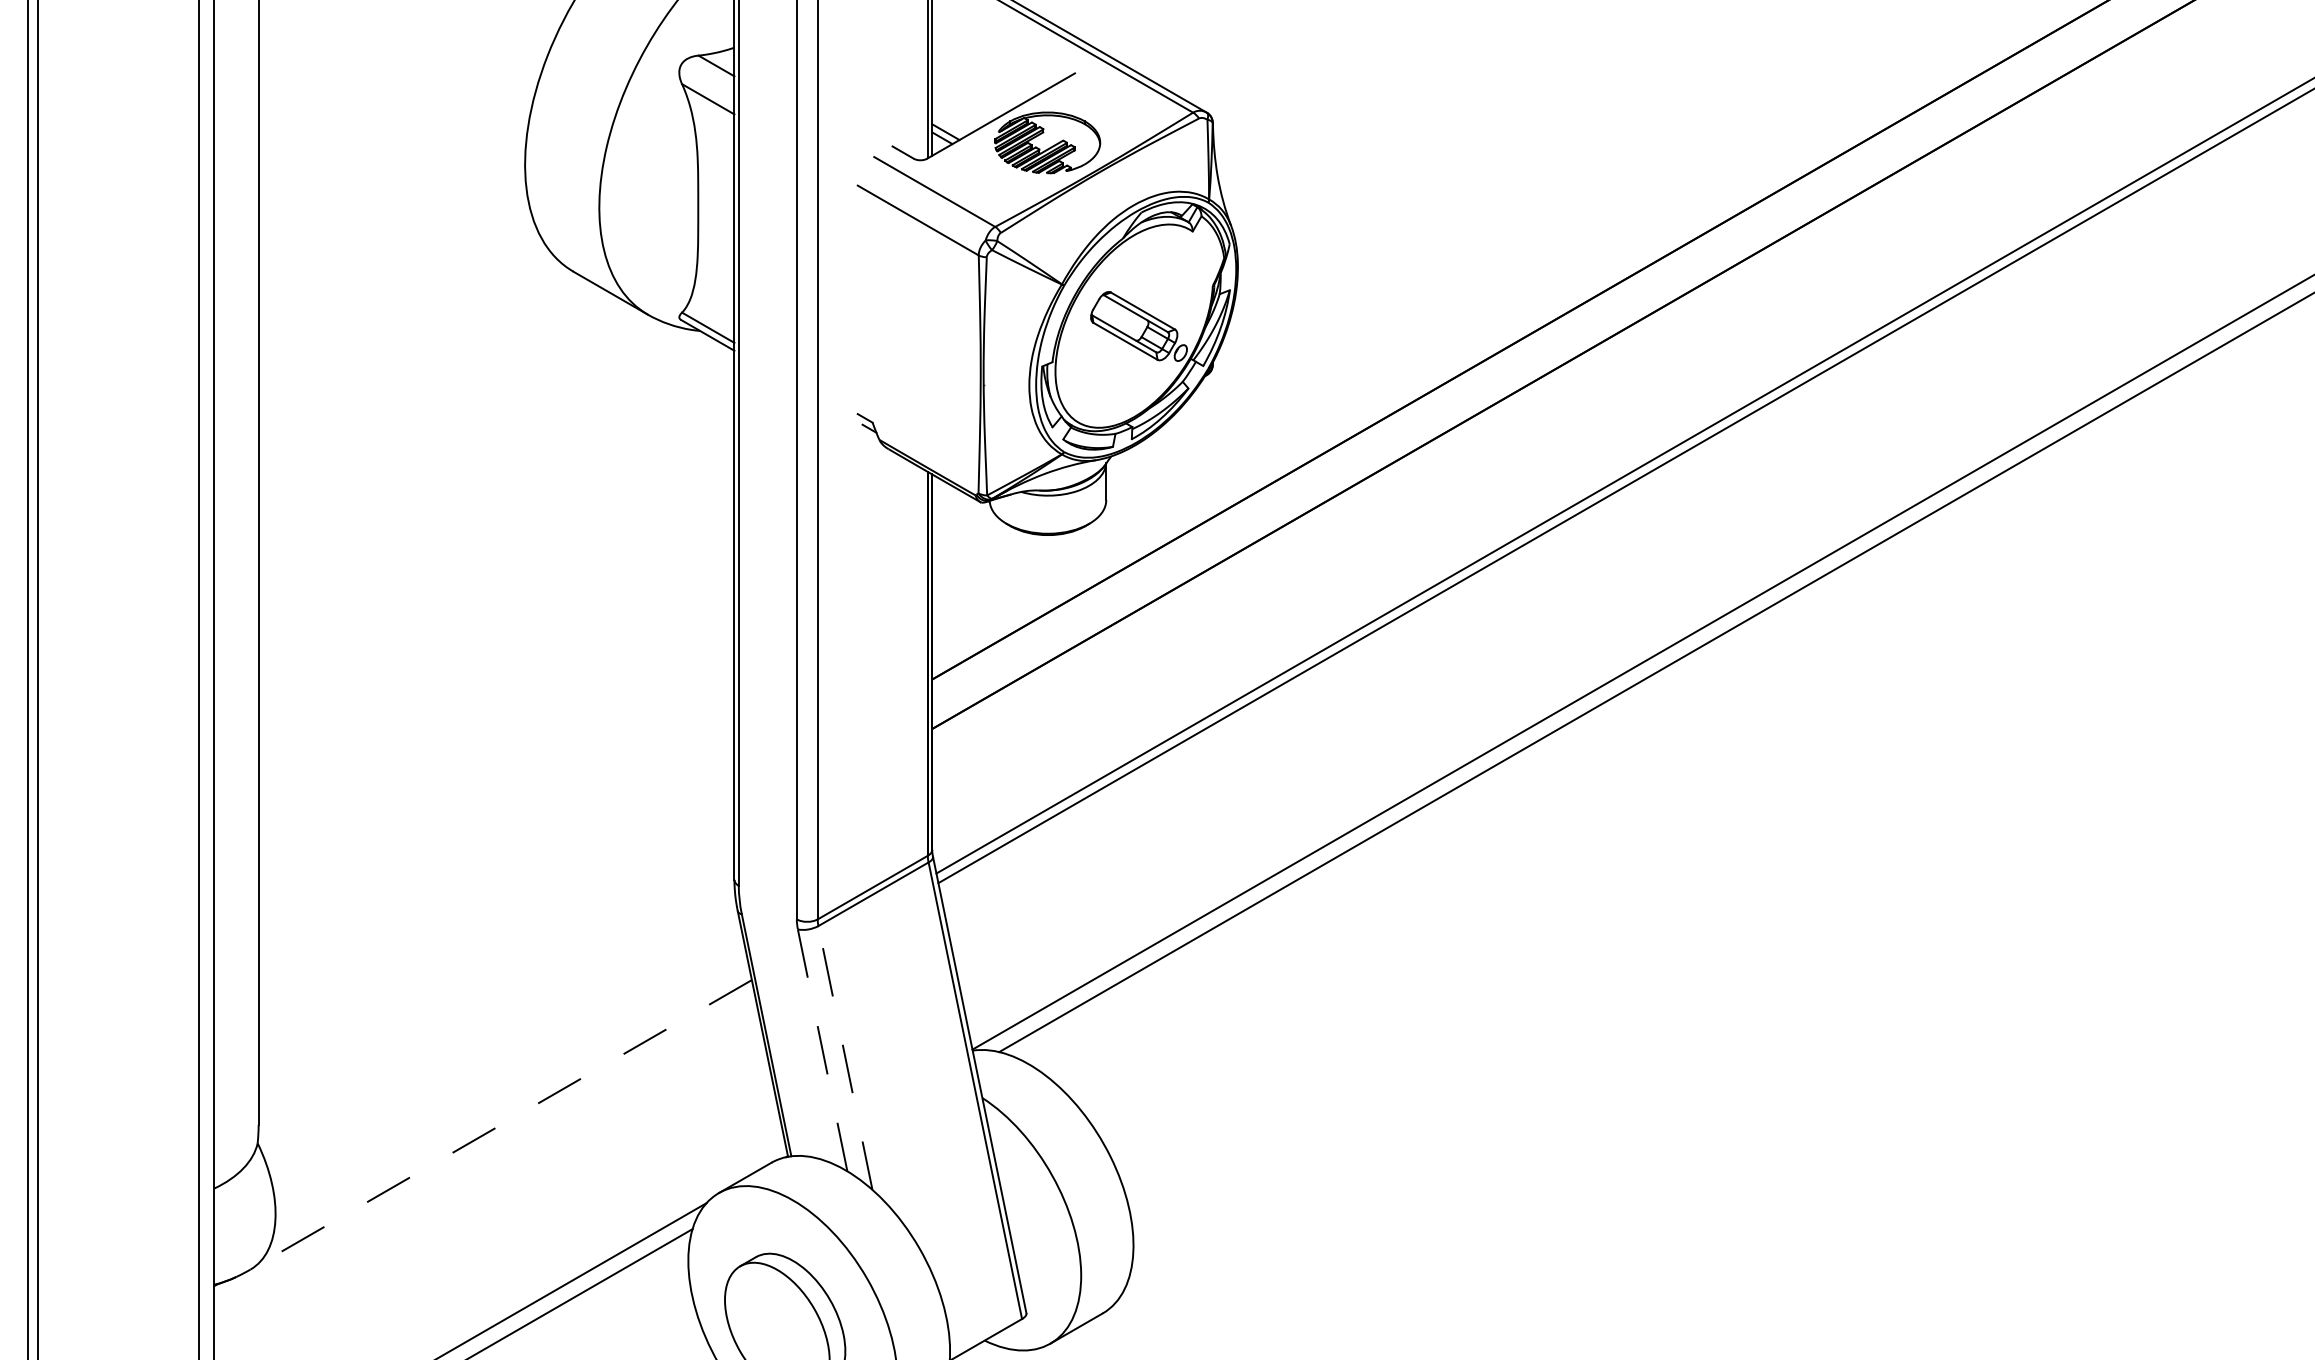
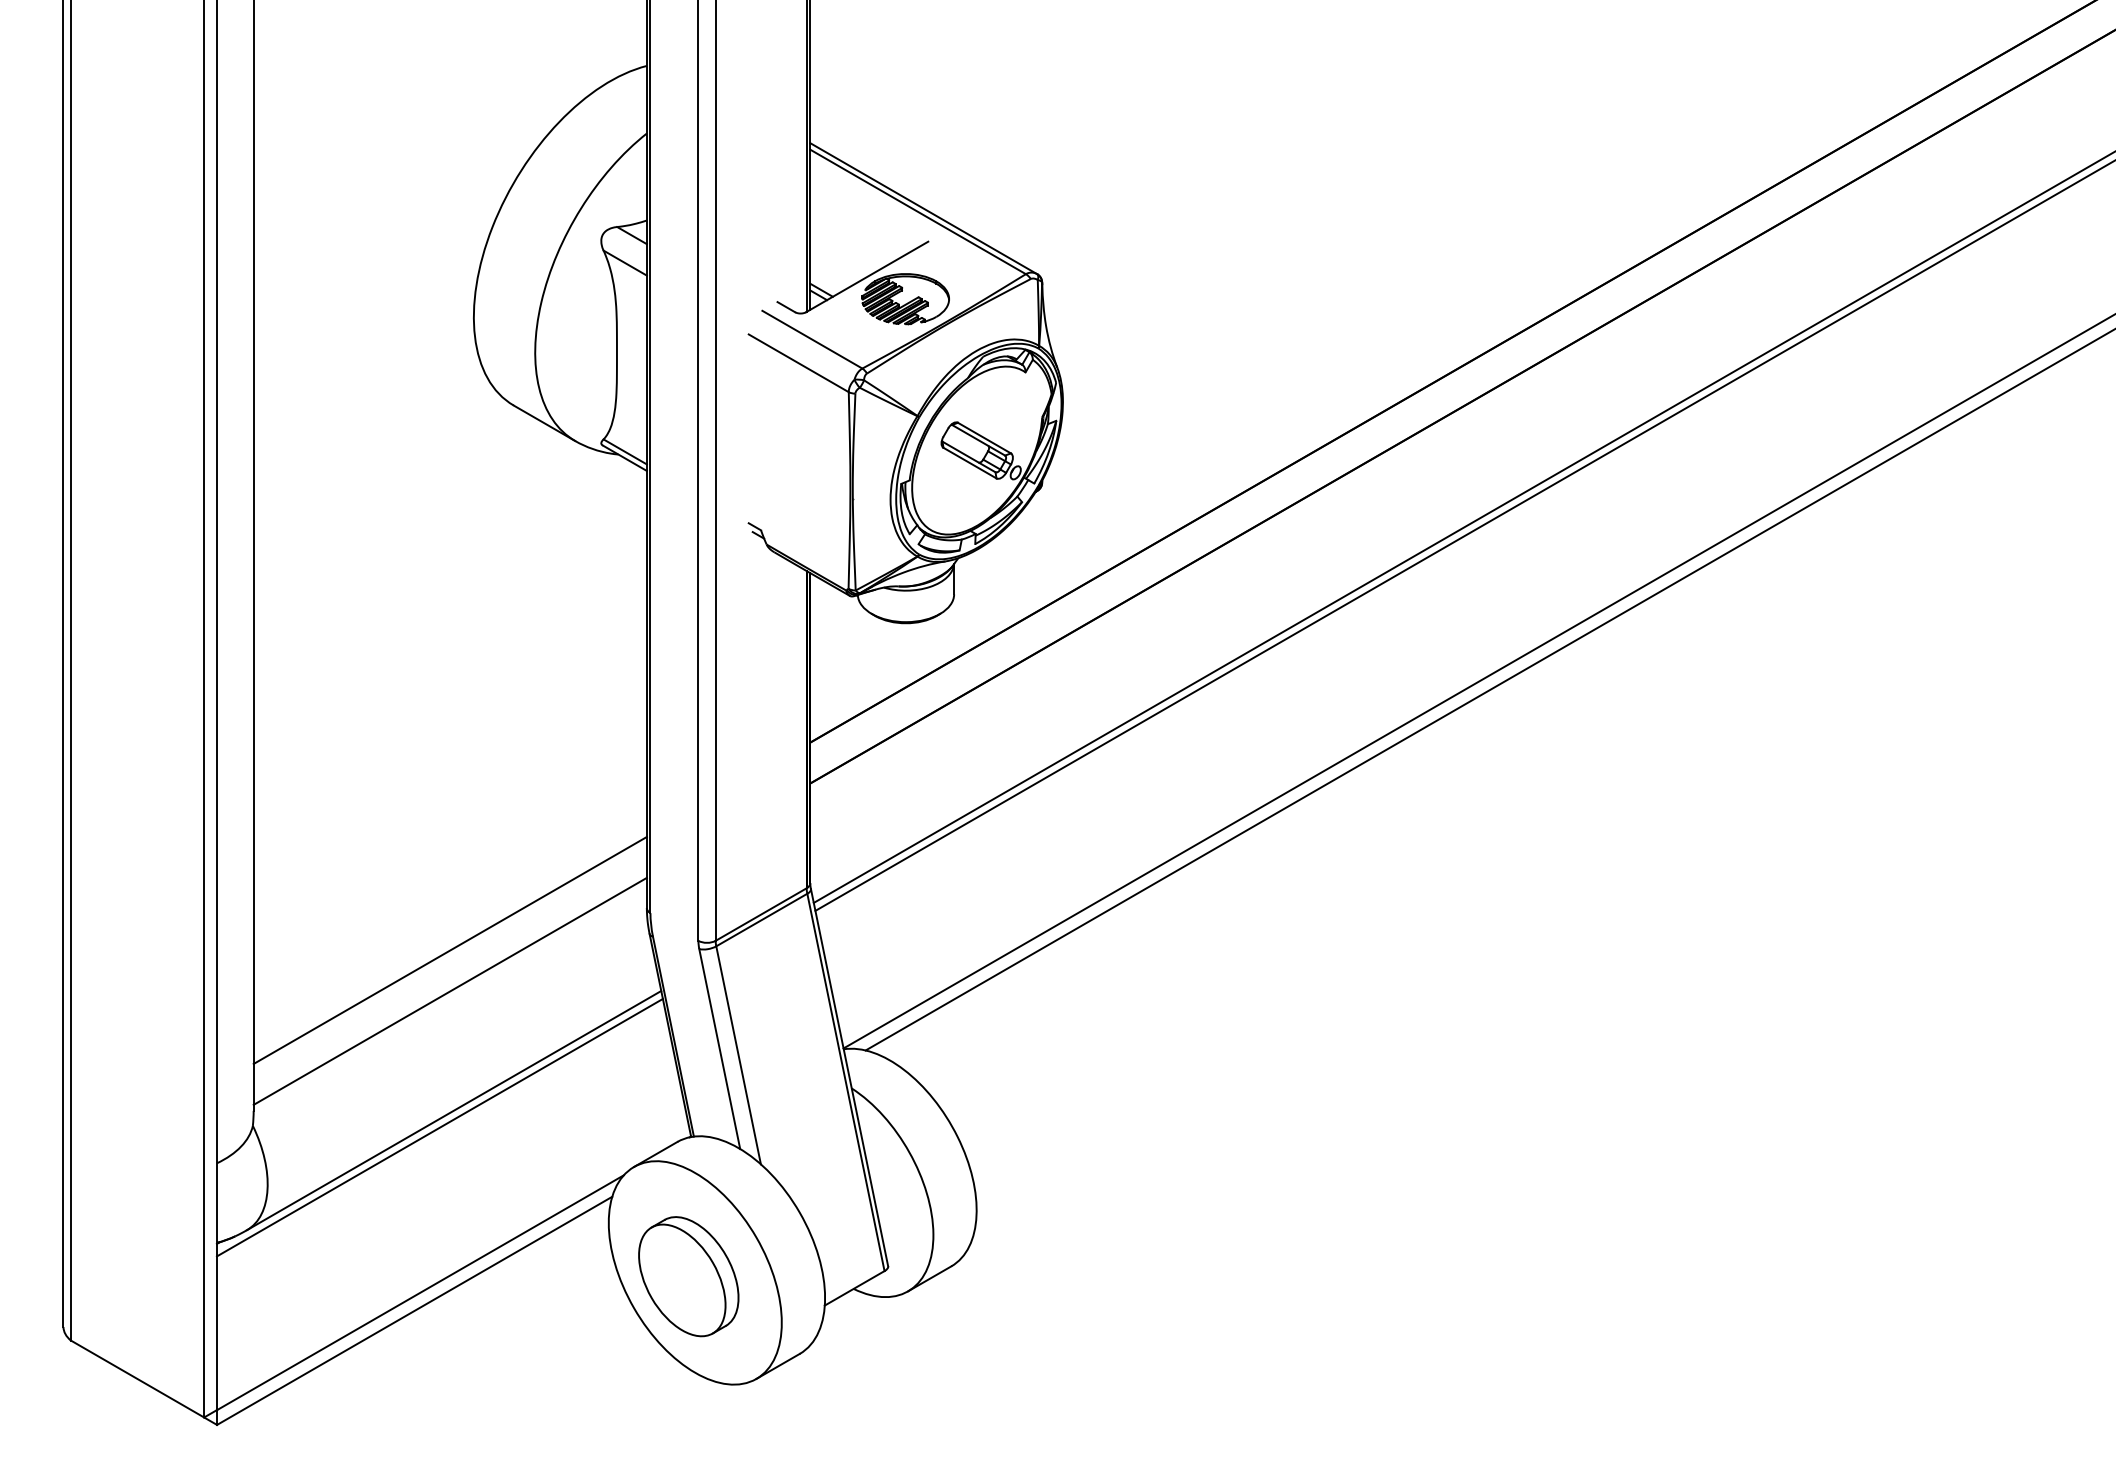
line: (495, 929) -> (449, 949), added
line: (495, 979) -> (449, 990), added
line: (822, 1050) -> (719, 1049), dashed -> solid
line: (845, 1056) -> (738, 1054), dashed -> solid
line: (500, 1124) -> (453, 1110), dashed -> solid
line: (483, 1145) -> (439, 1127), added

